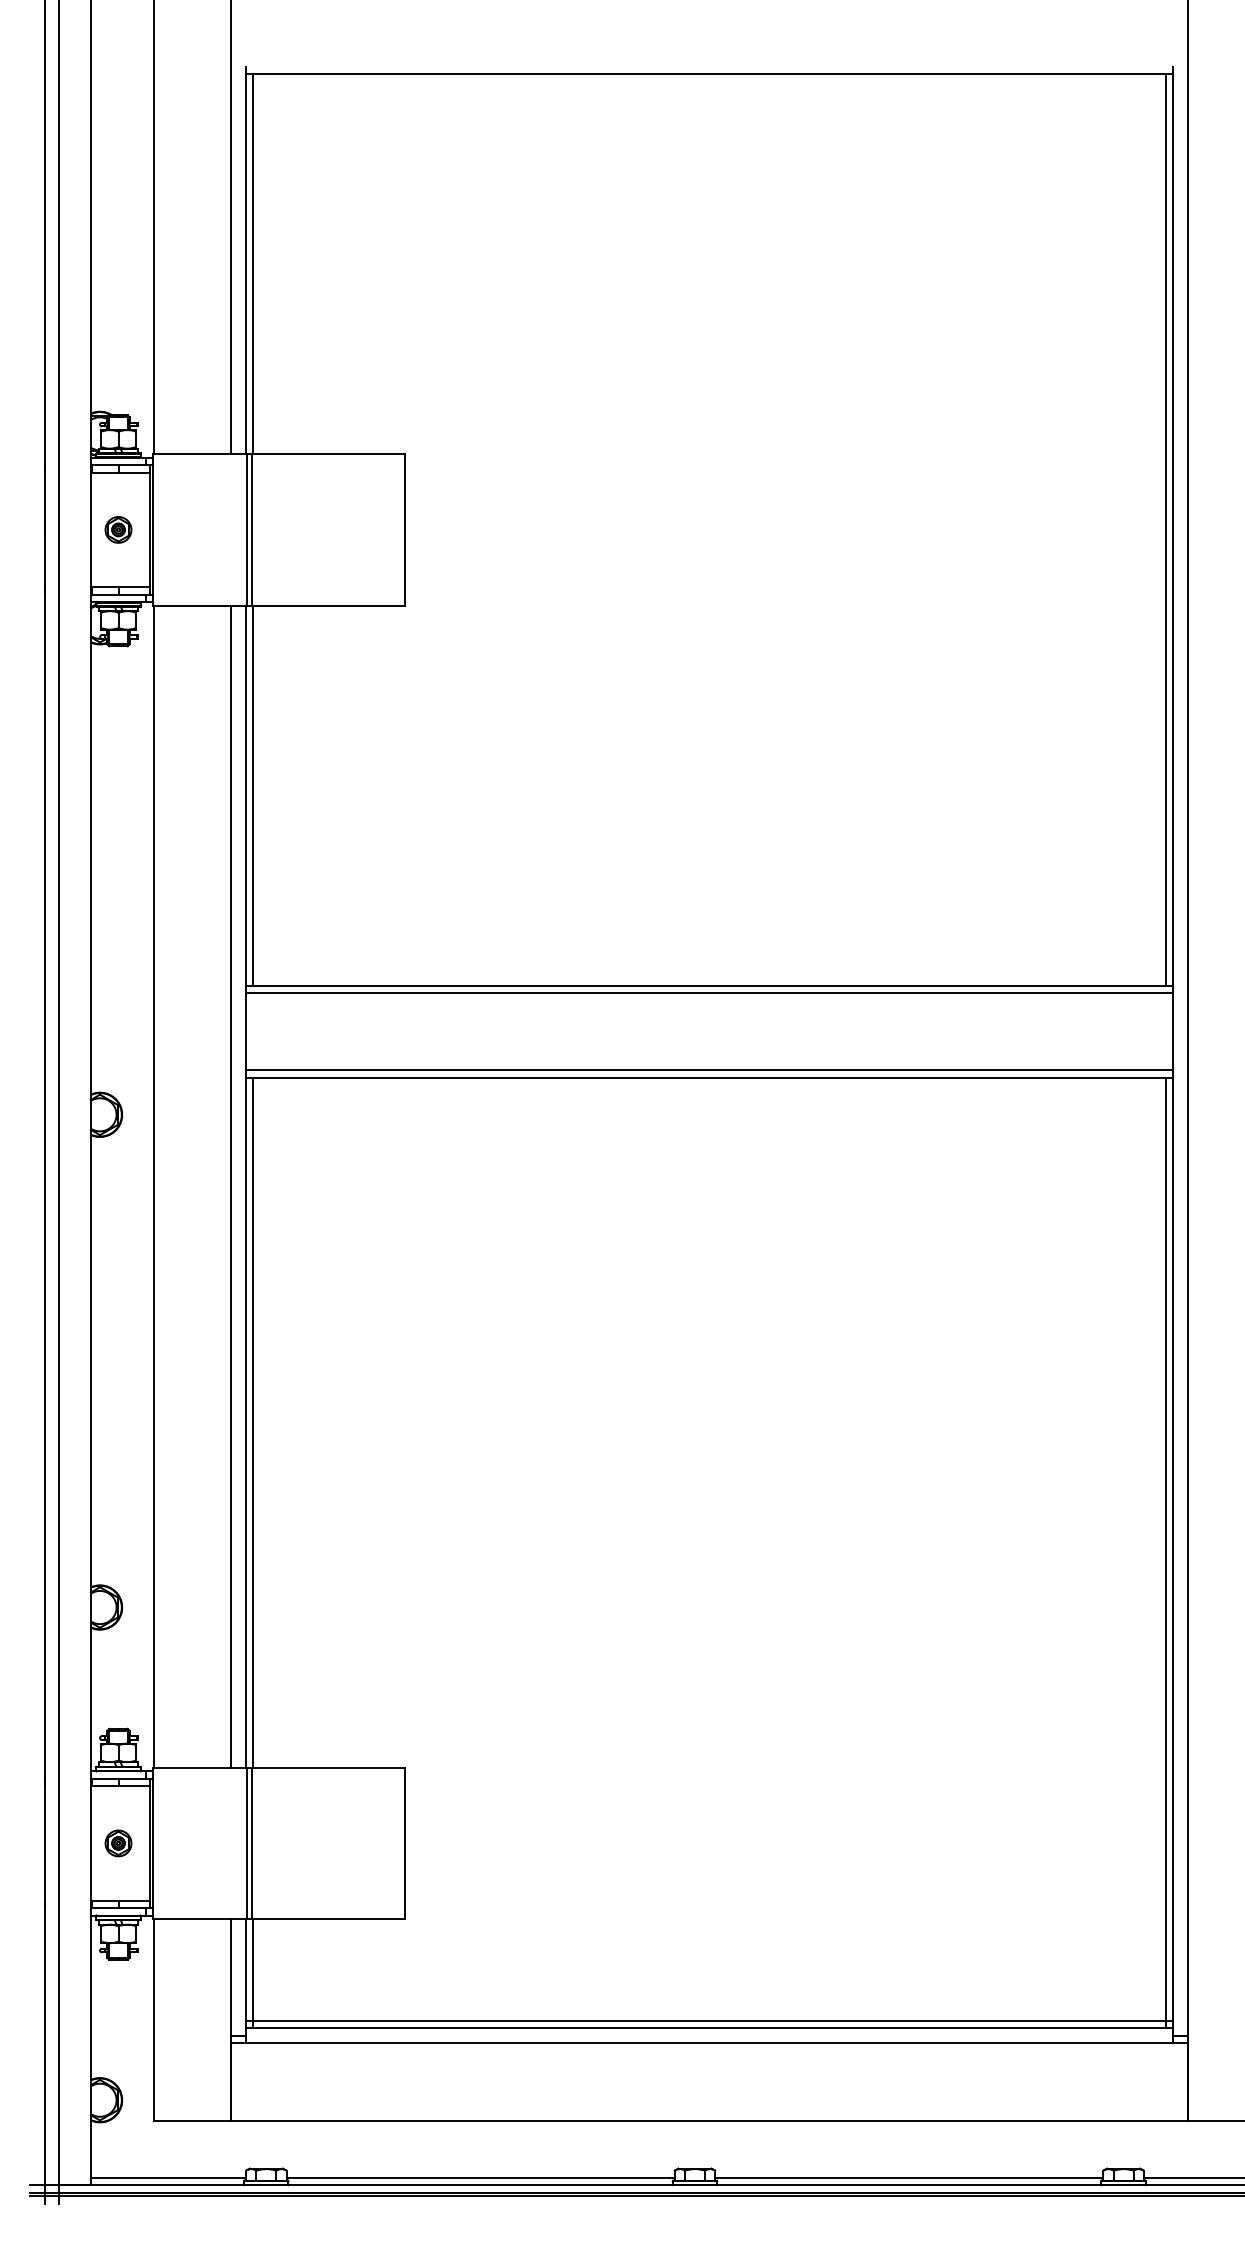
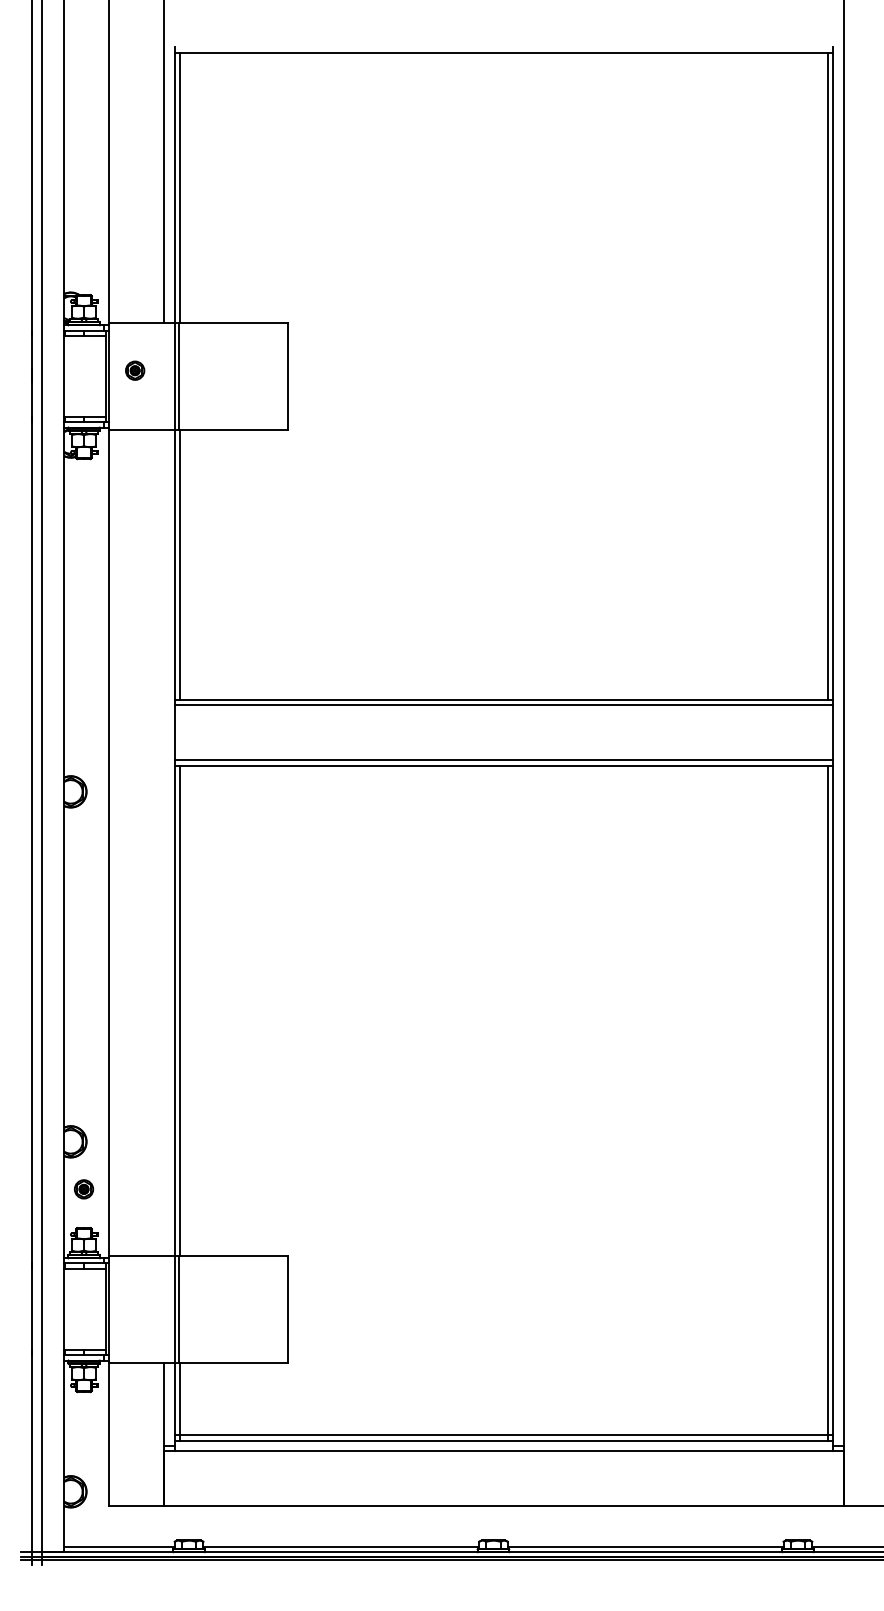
part: (118, 529) -> (135, 370), moved
line: (231, 1186) -> (164, 842), removed
part: (118, 1843) -> (84, 1189), moved

